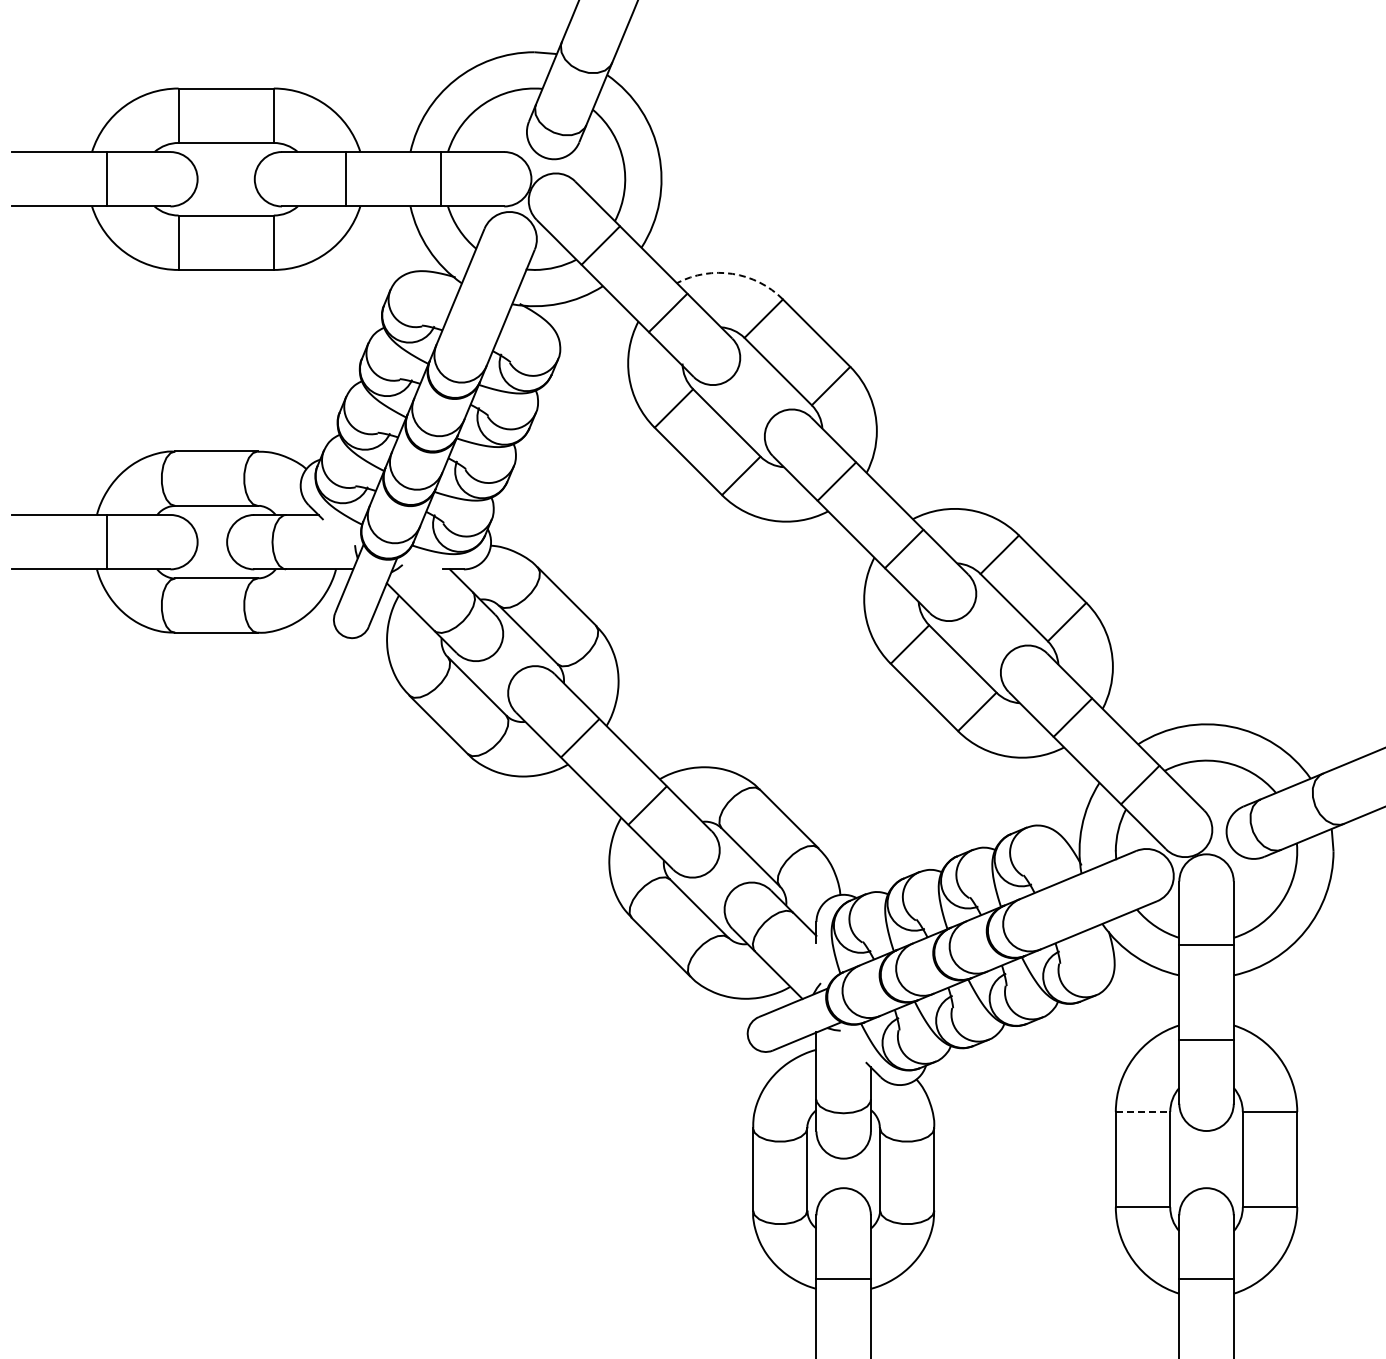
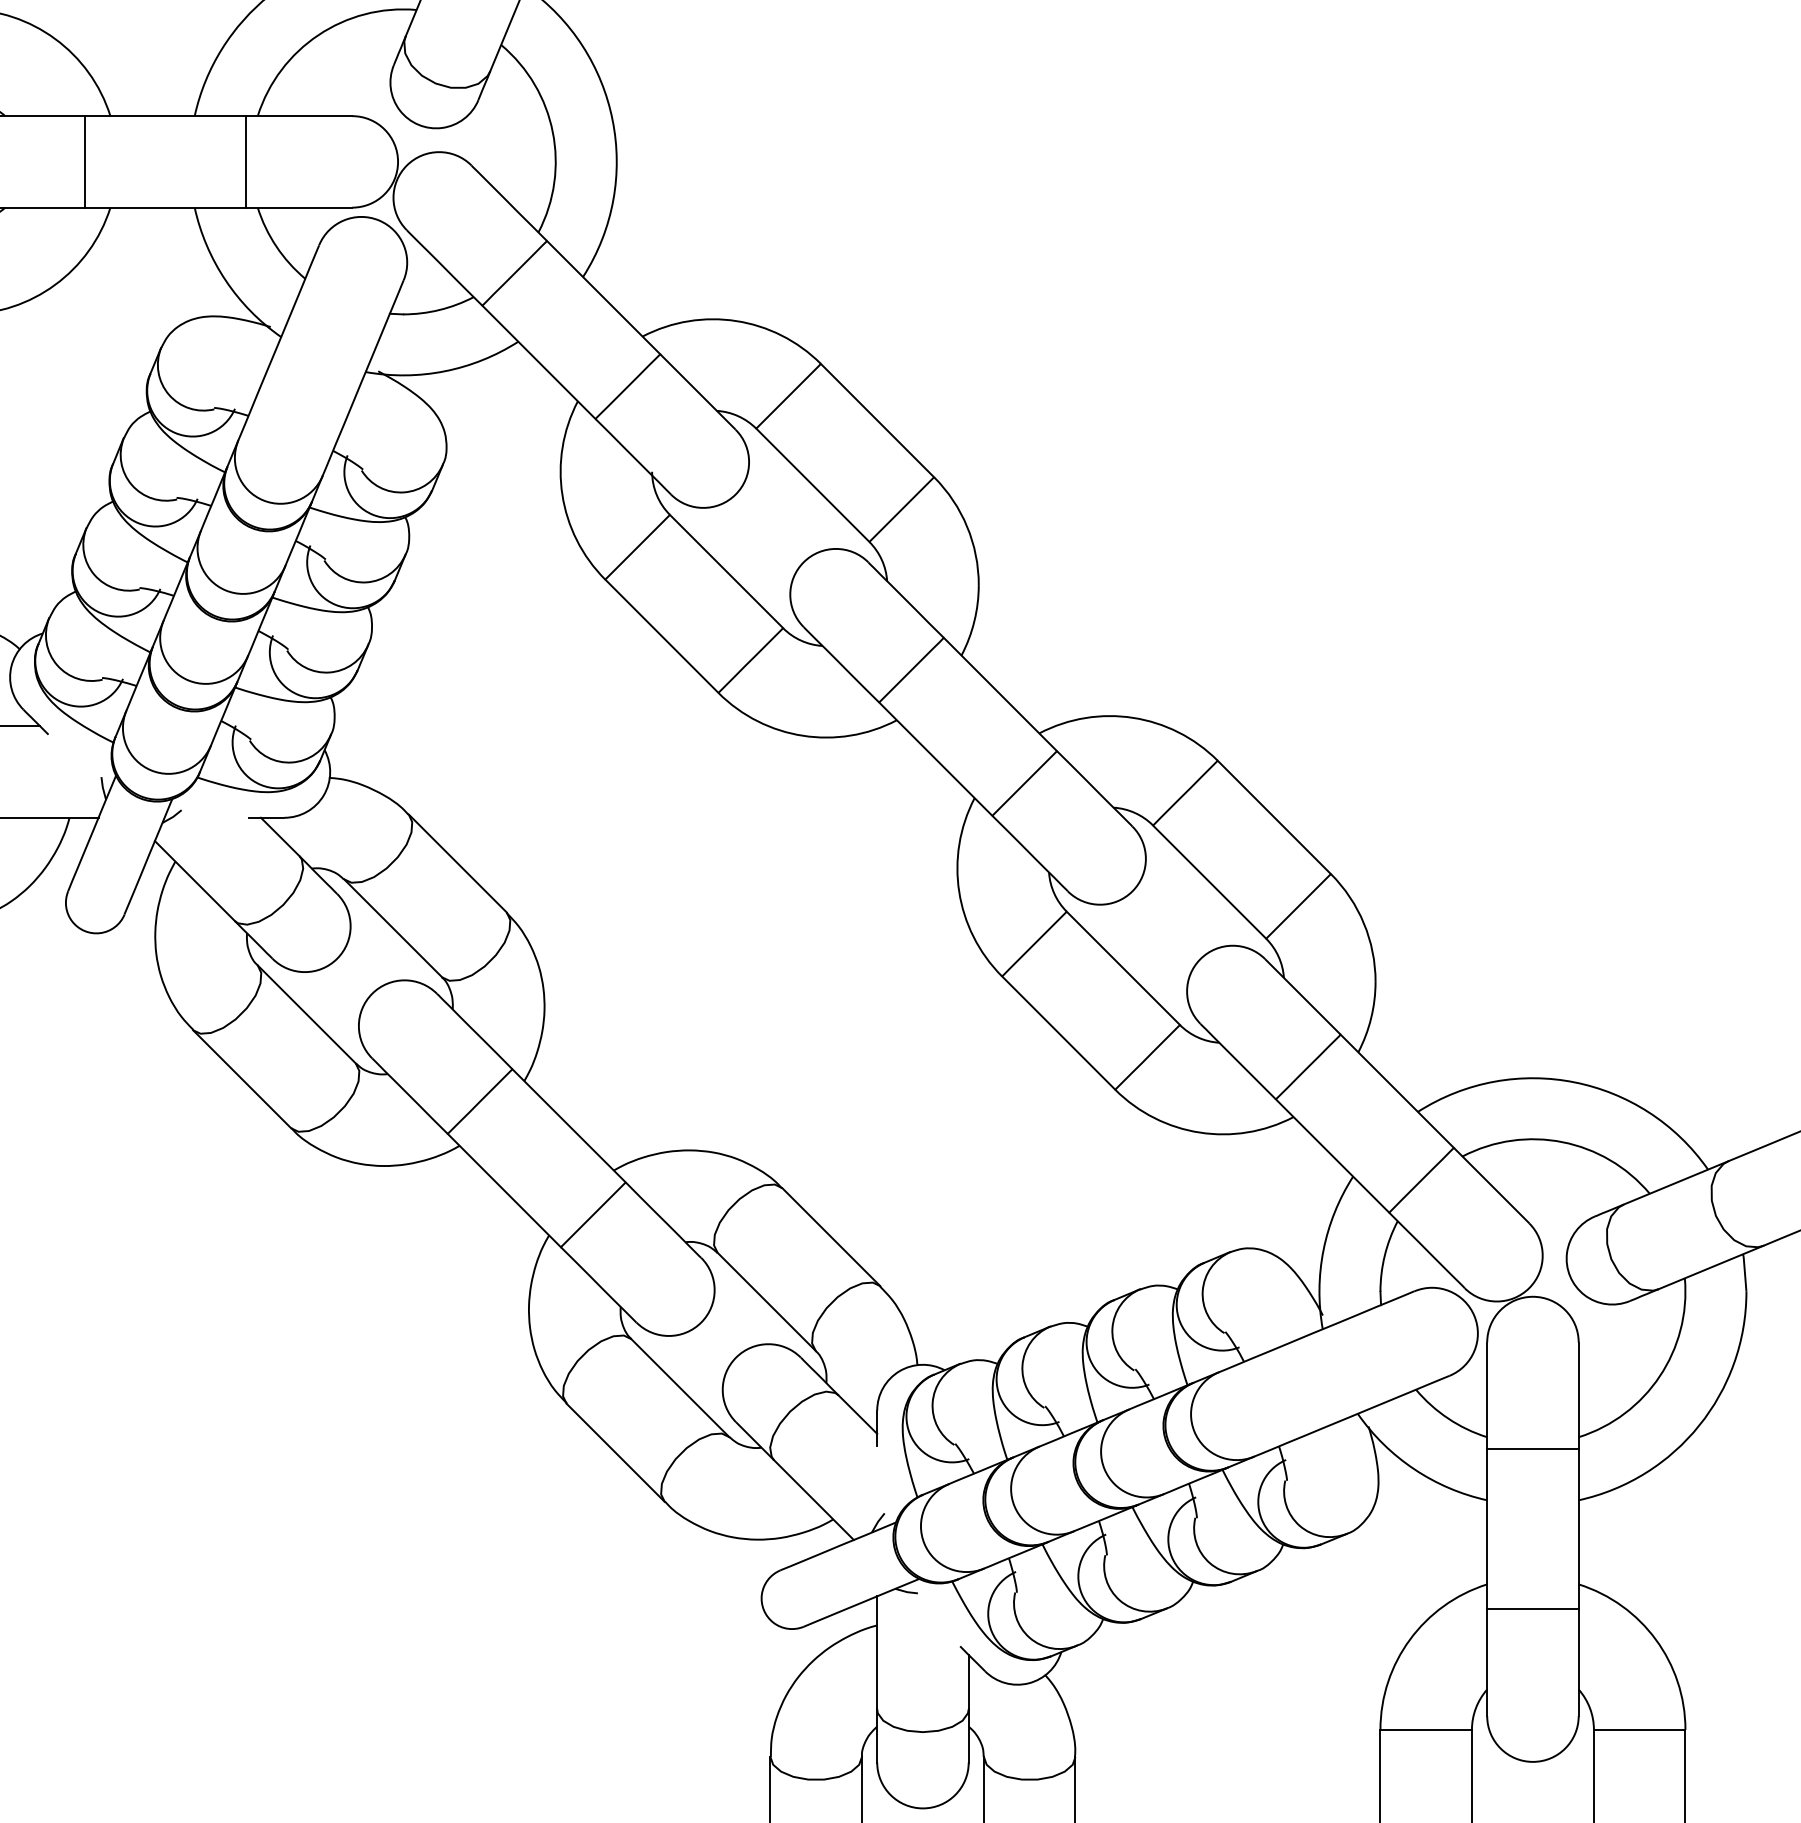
arc: (732, 273) -> (736, 320), dashed -> solid
line: (1143, 1111) -> (1426, 1729), dashed -> solid

